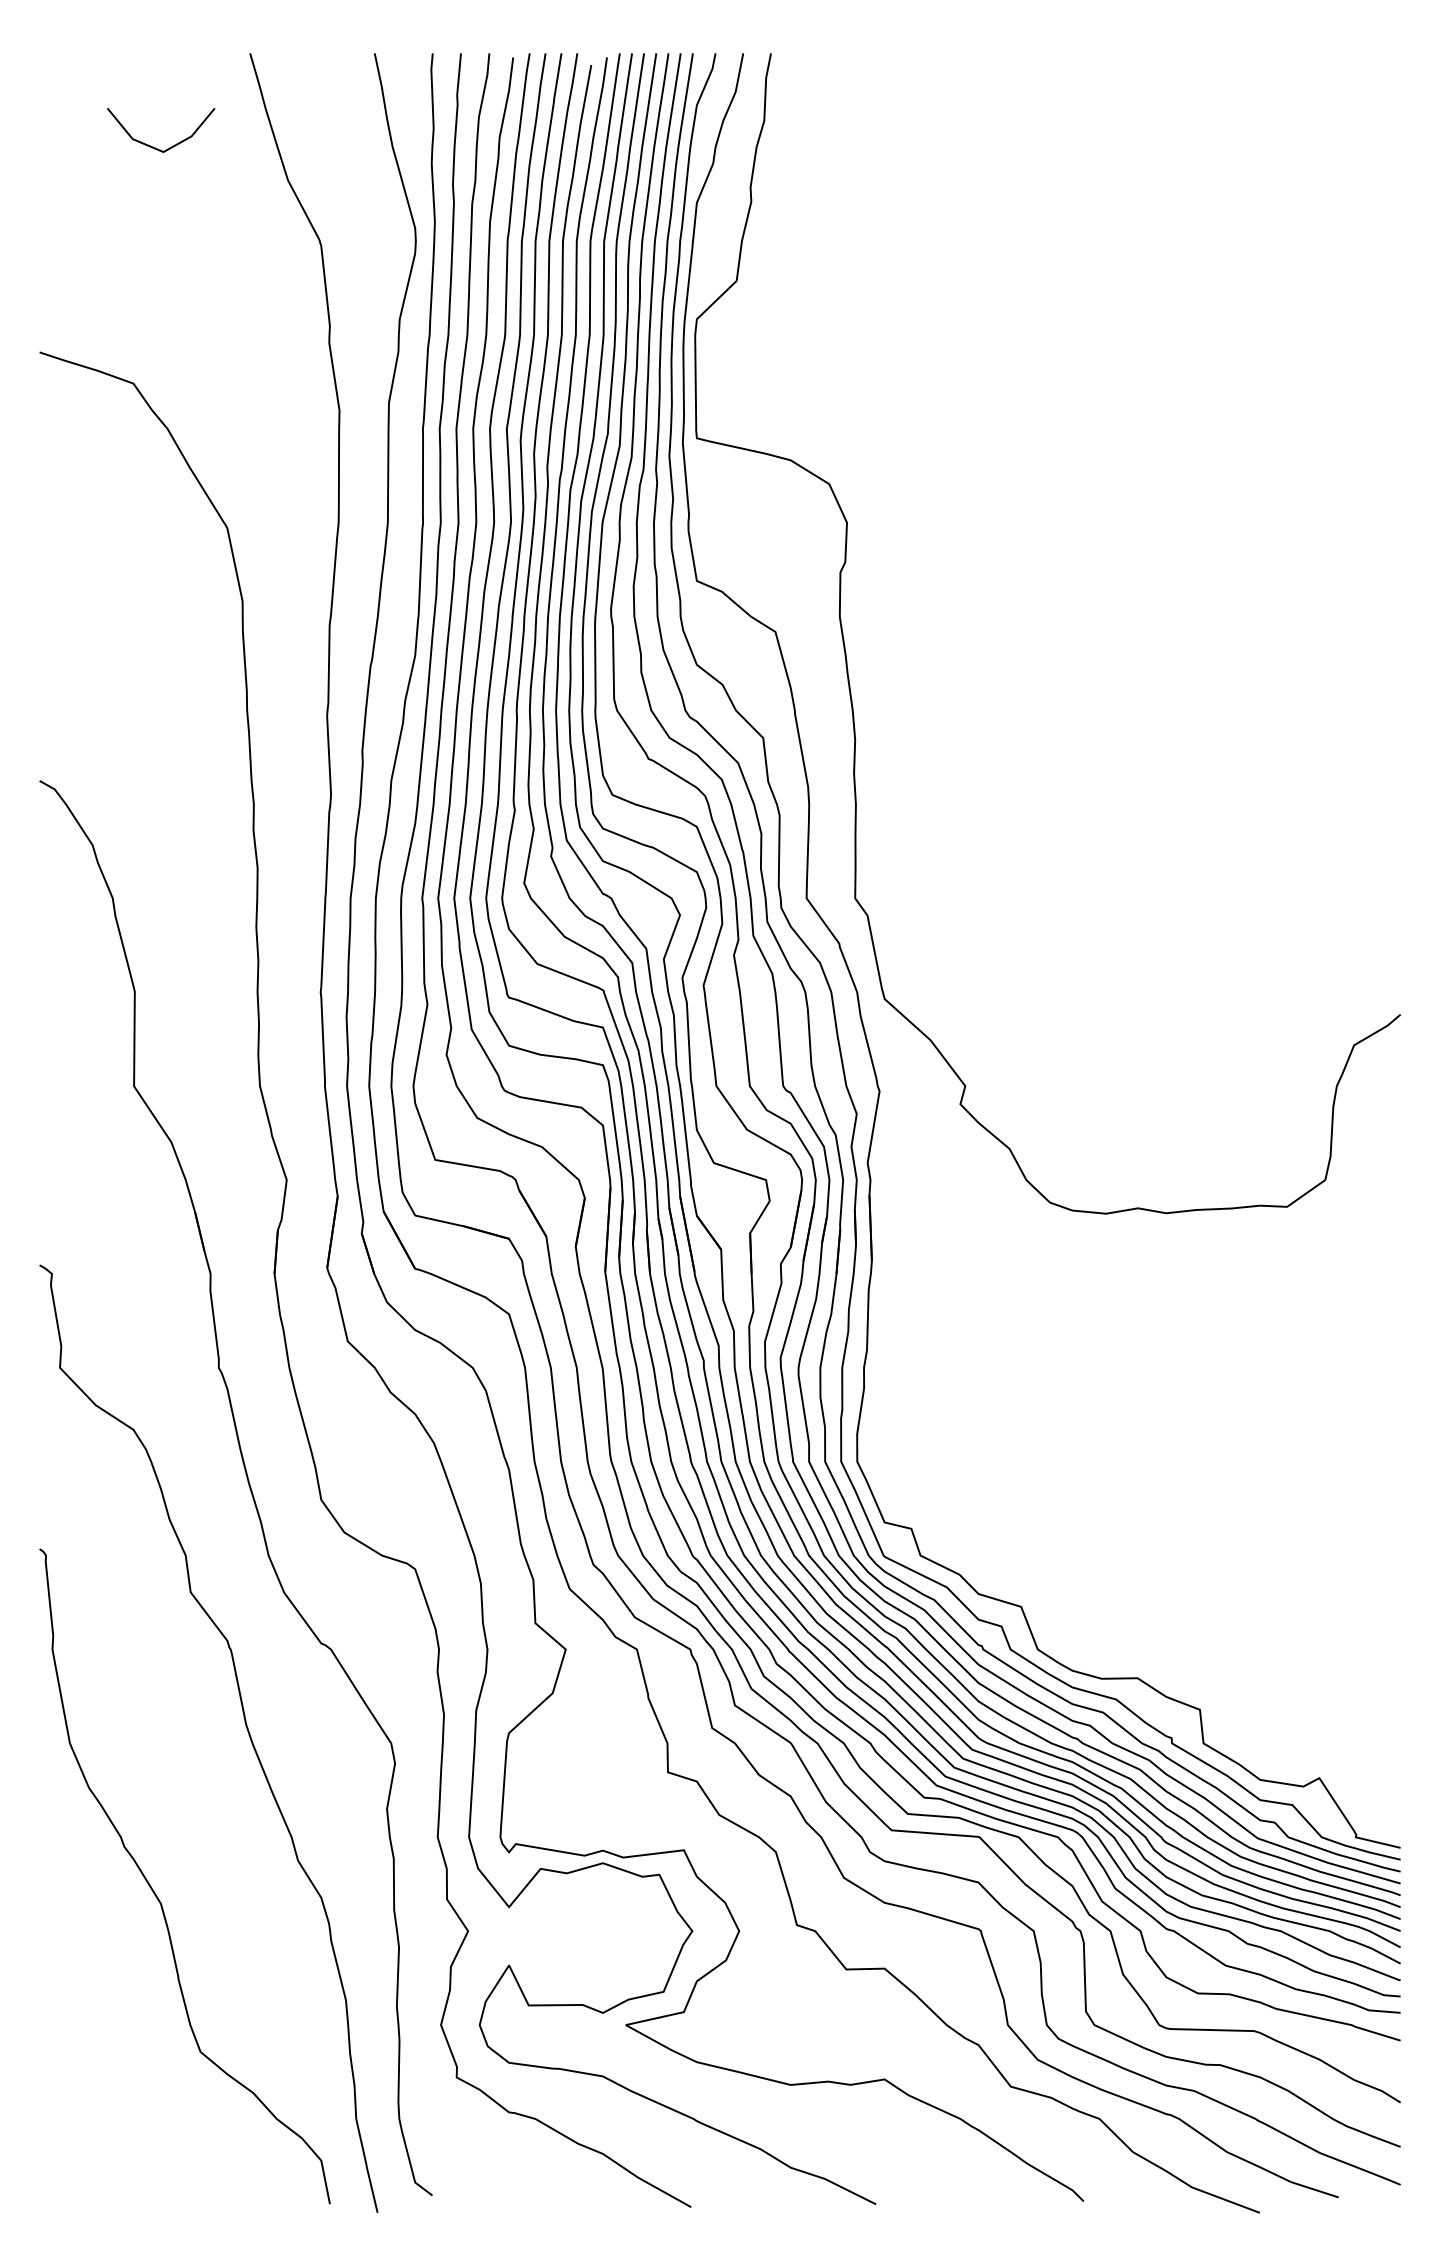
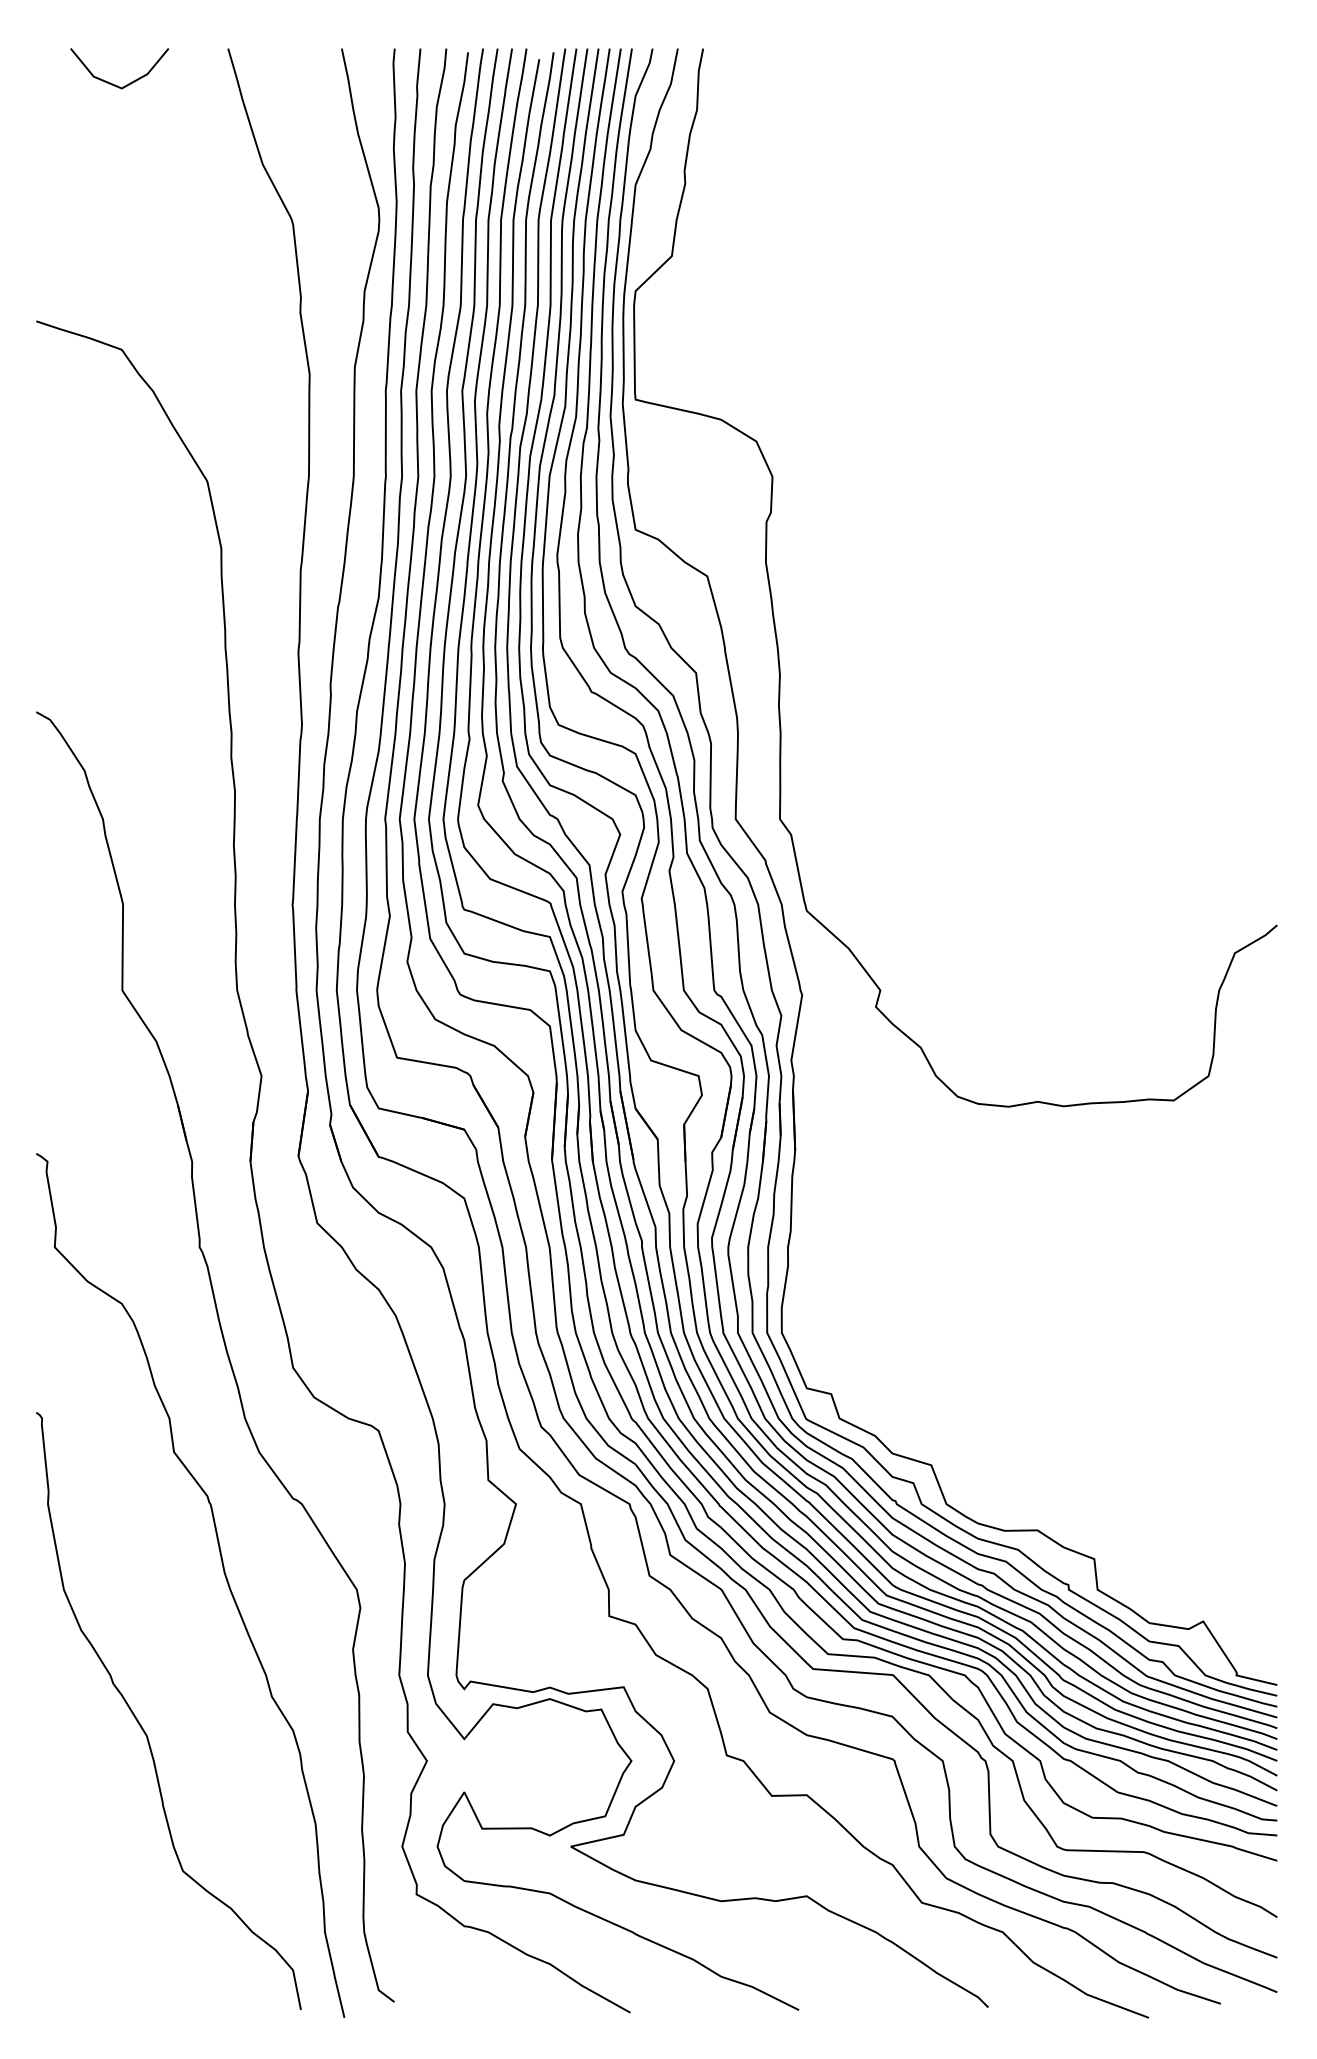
line: (153, 146) -> (112, 83), moved

